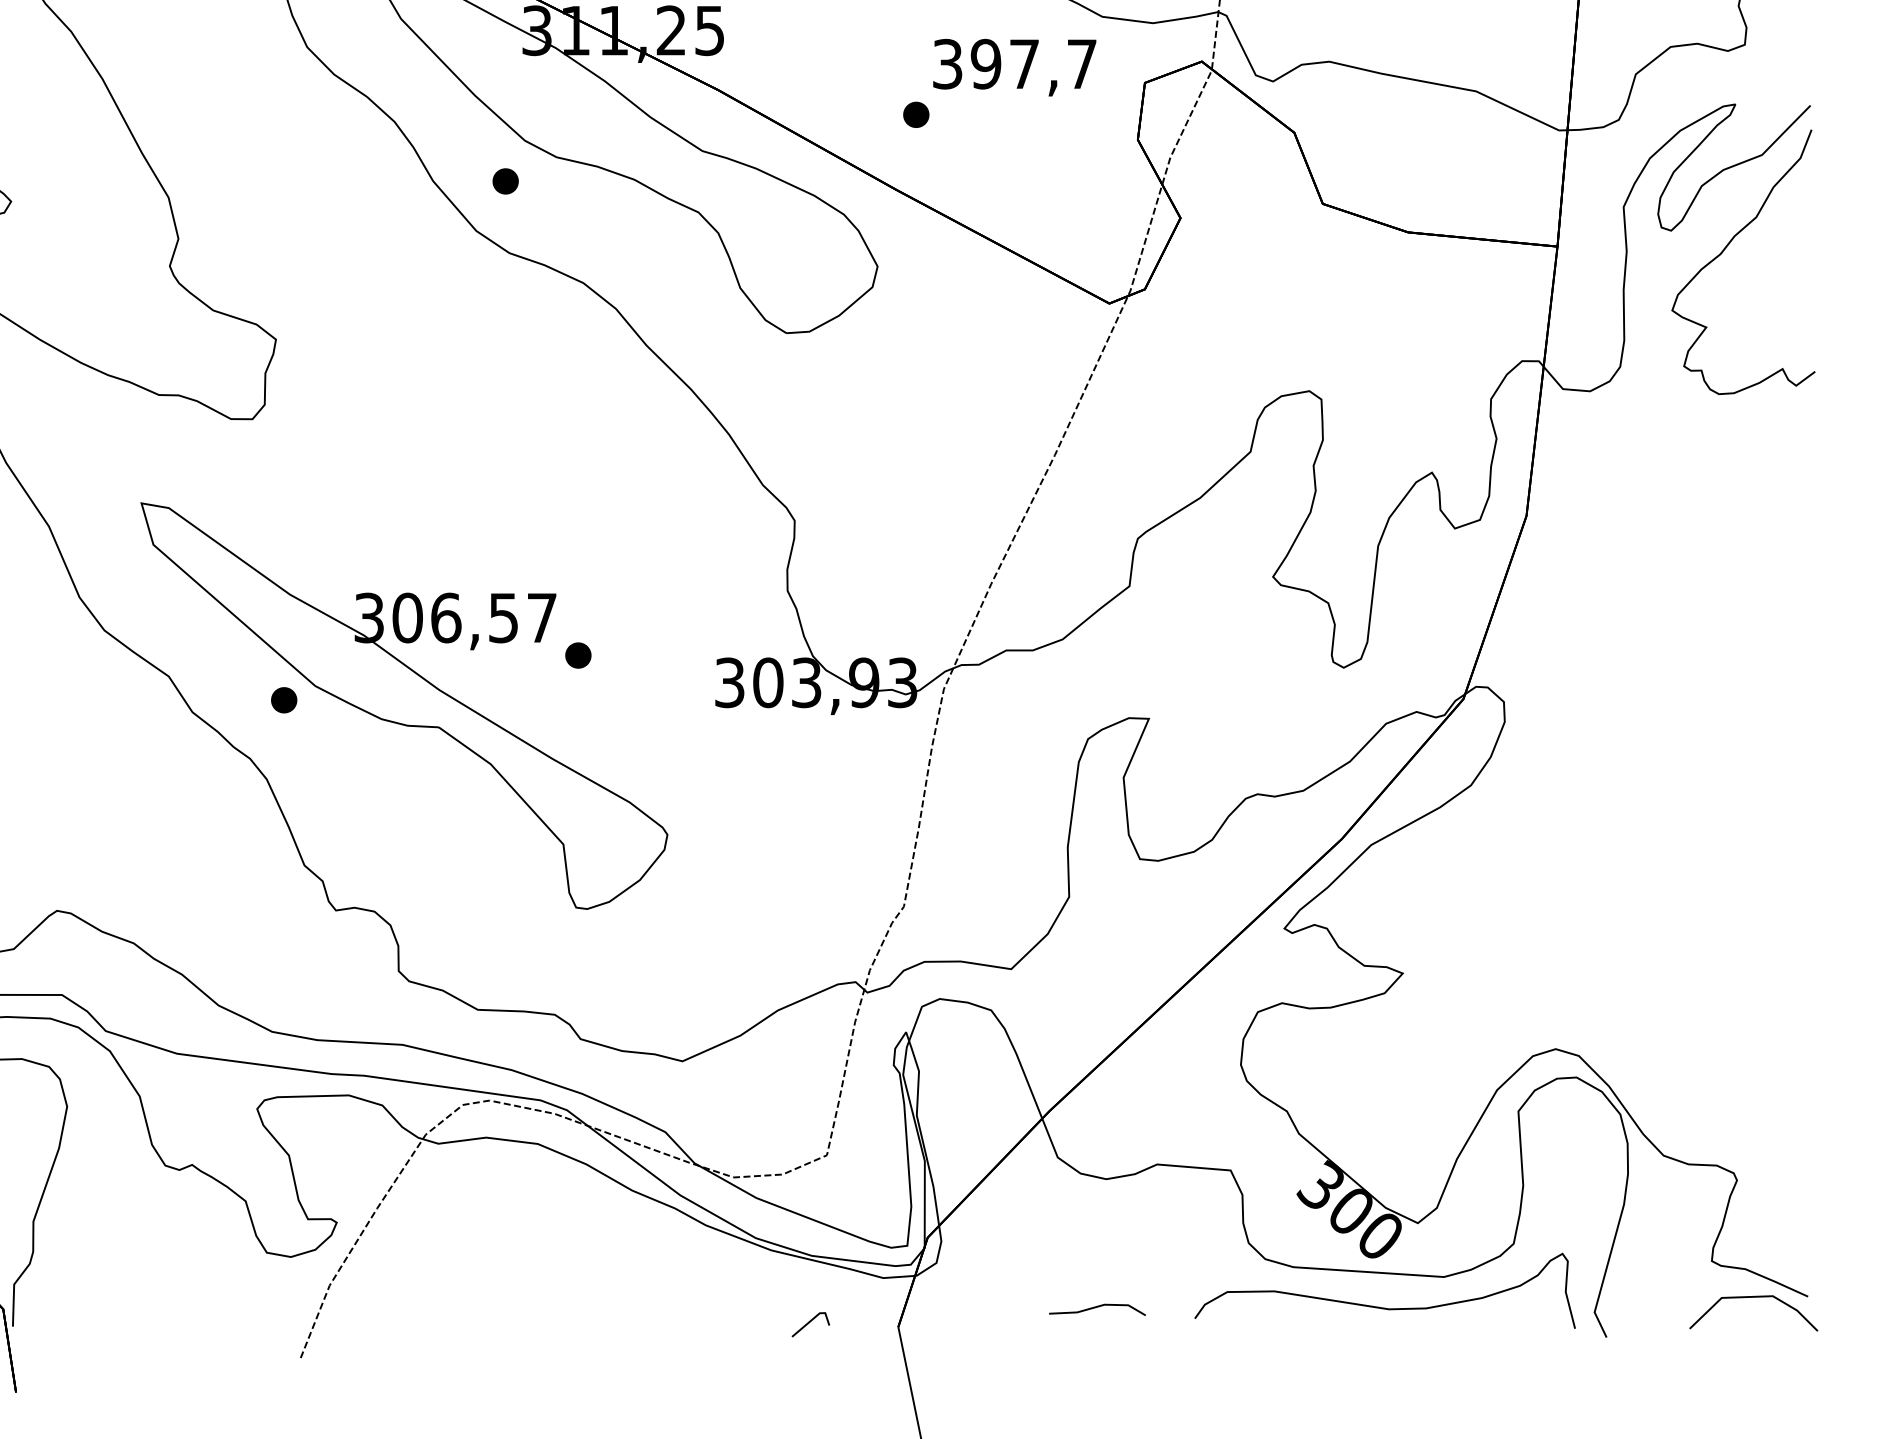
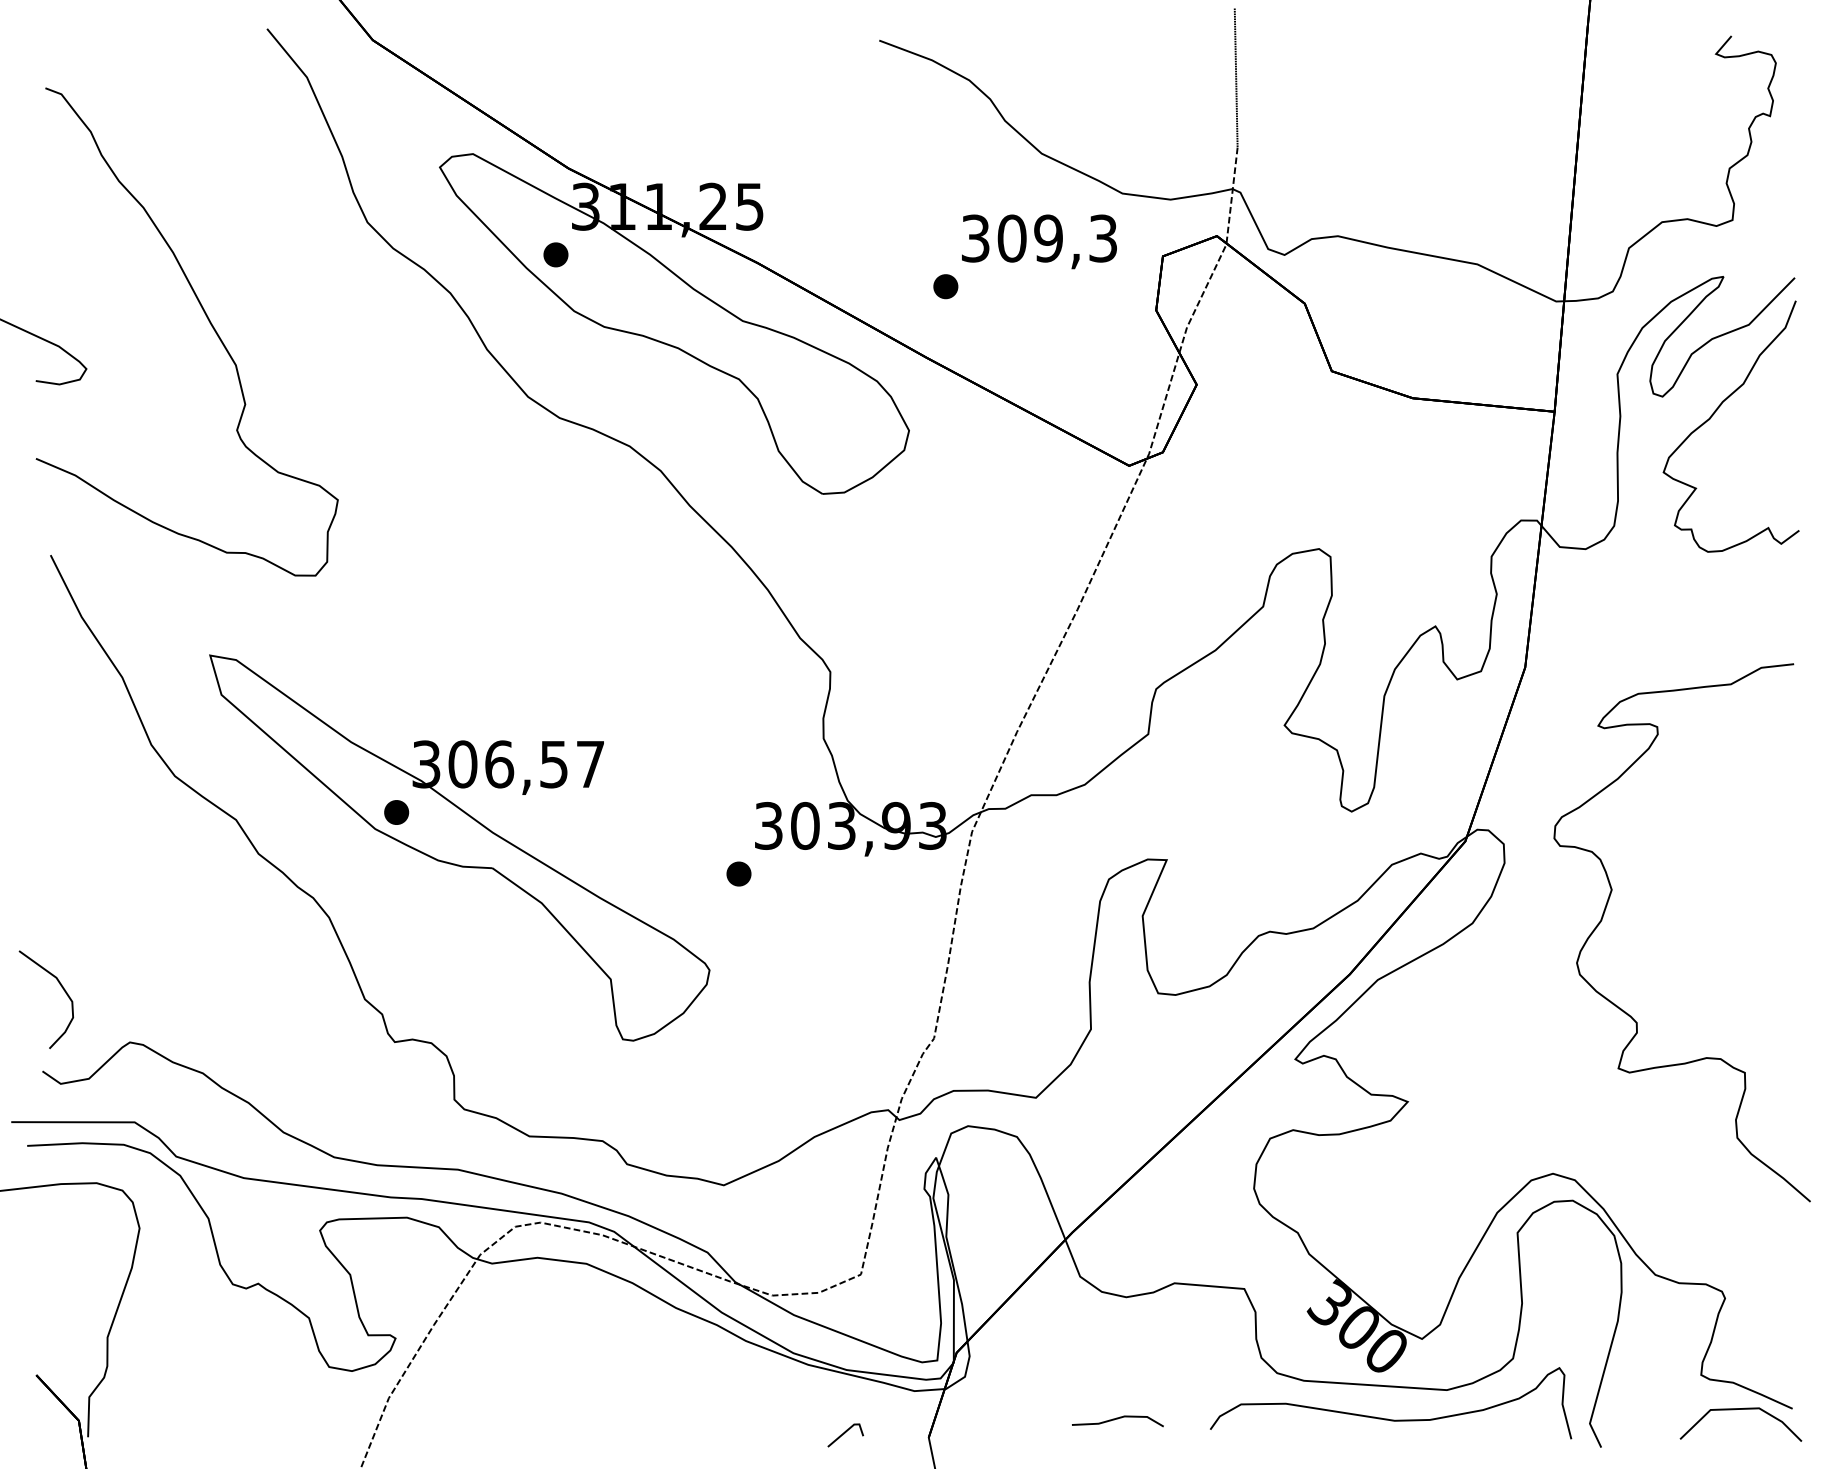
text: (1032, 64) -> (1056, 238), 397,7 -> 309,3
part: (505, 181) -> (555, 254), moved
part: (577, 654) -> (738, 873), moved
part: (284, 700) -> (396, 812), moved
curve: (1612, 769) -> (1606, 908), added

